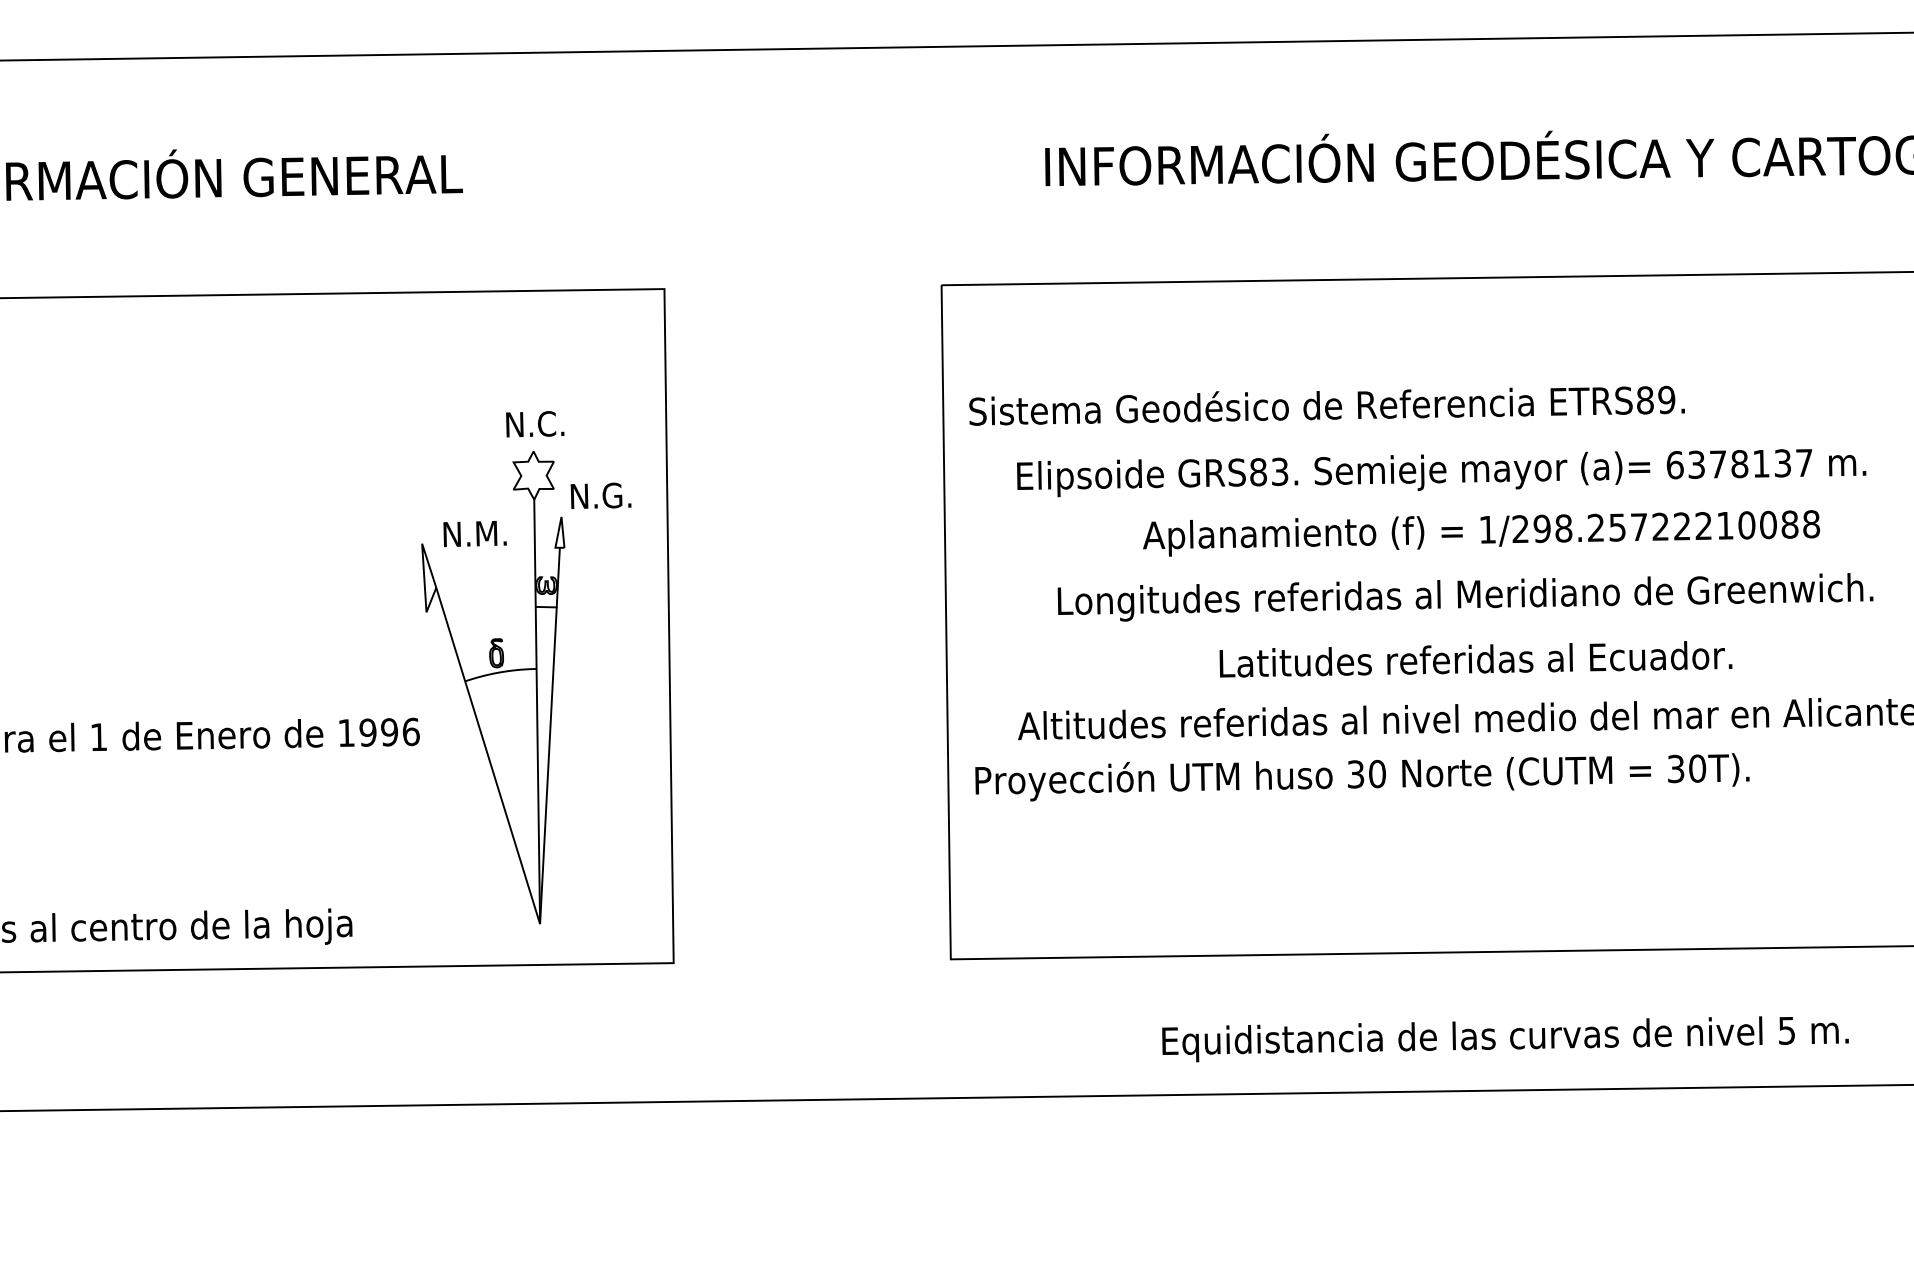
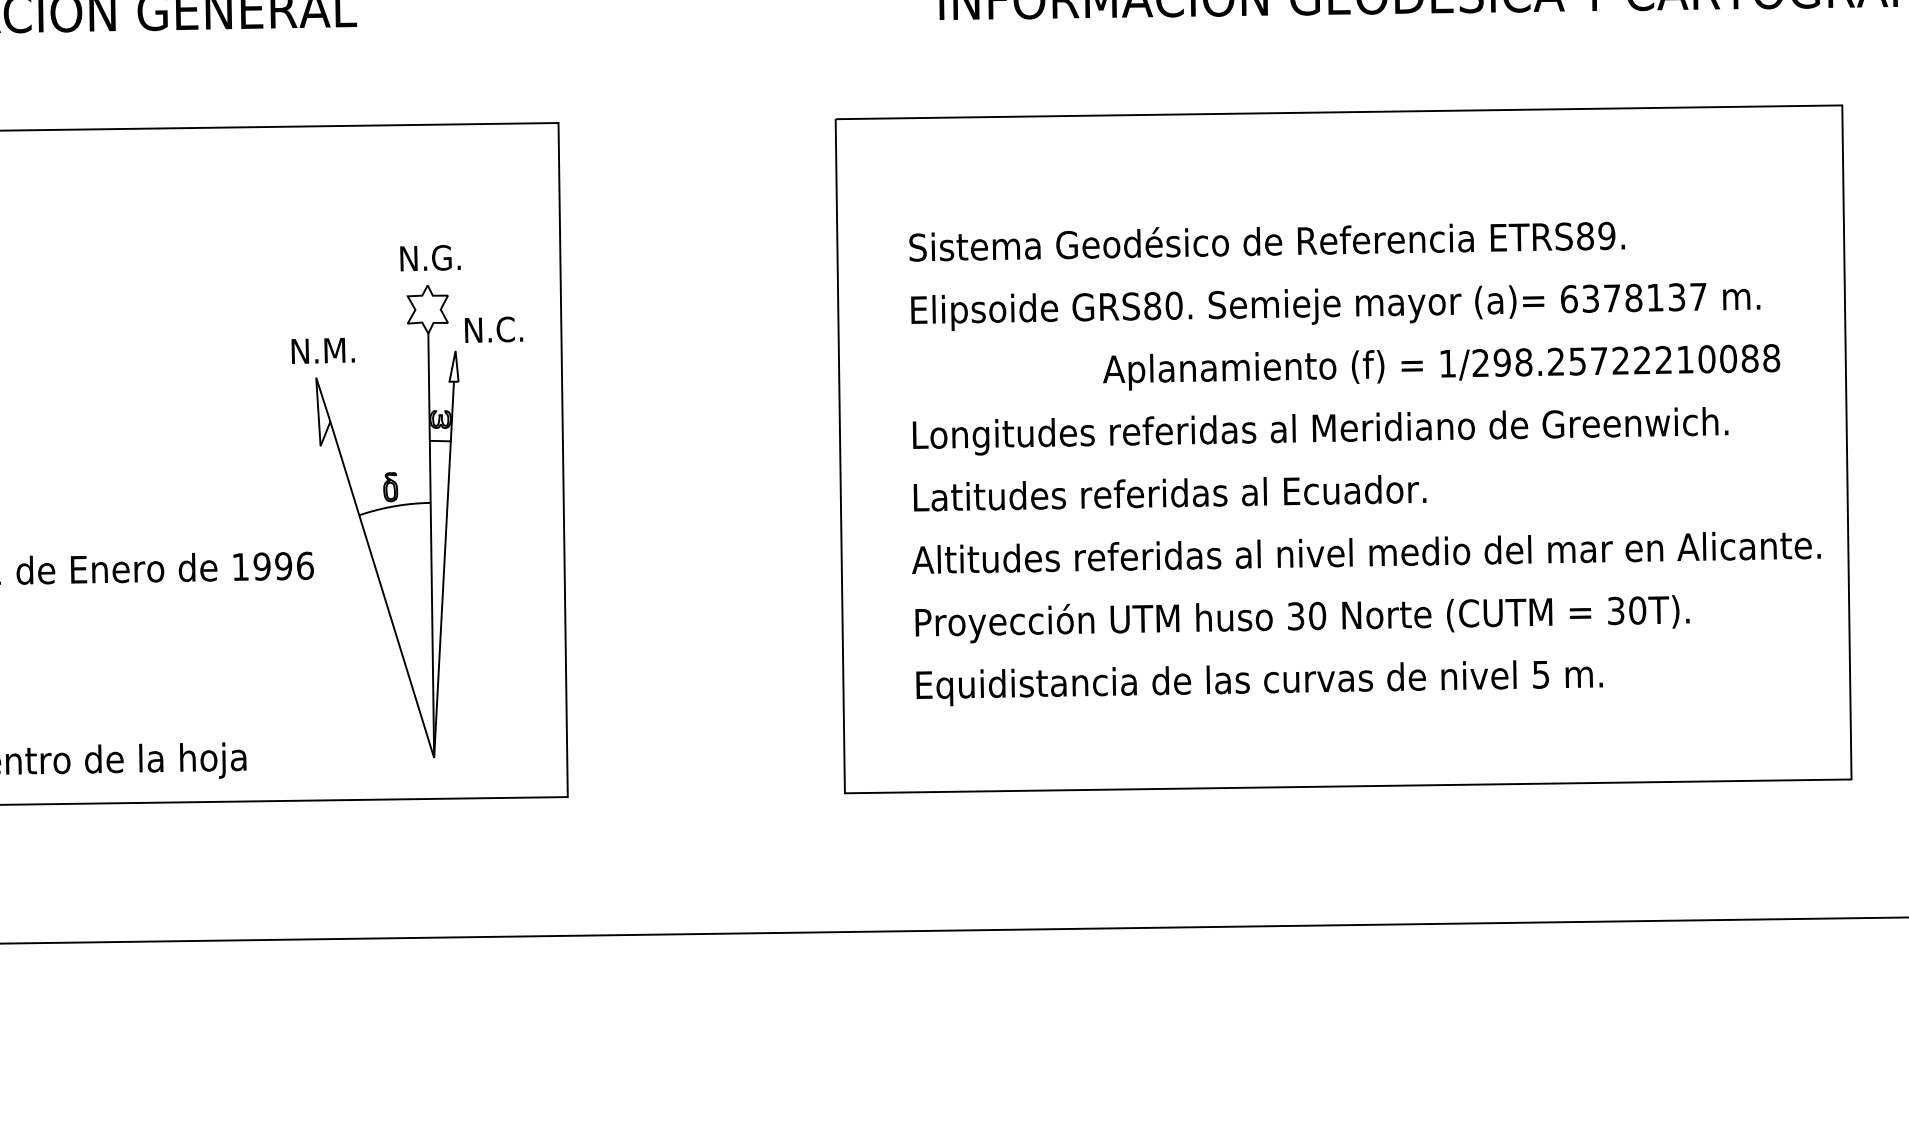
text: (1326, 405) -> (1266, 241), moved
text: (557, 423) -> (451, 257), N.C. -> N.G.
text: (1279, 471) -> (1173, 305), GRS83. -> GRS80.
text: (622, 495) -> (516, 329), N.G. -> N.C.
text: (1481, 533) -> (1441, 367), moved
text: (474, 534) -> (322, 351), moved
text: (1465, 597) -> (1320, 431), moved
text: (1475, 659) -> (1169, 493), moved
text: (1362, 777) -> (1302, 619), moved
text: (1505, 1039) -> (1259, 683), moved

